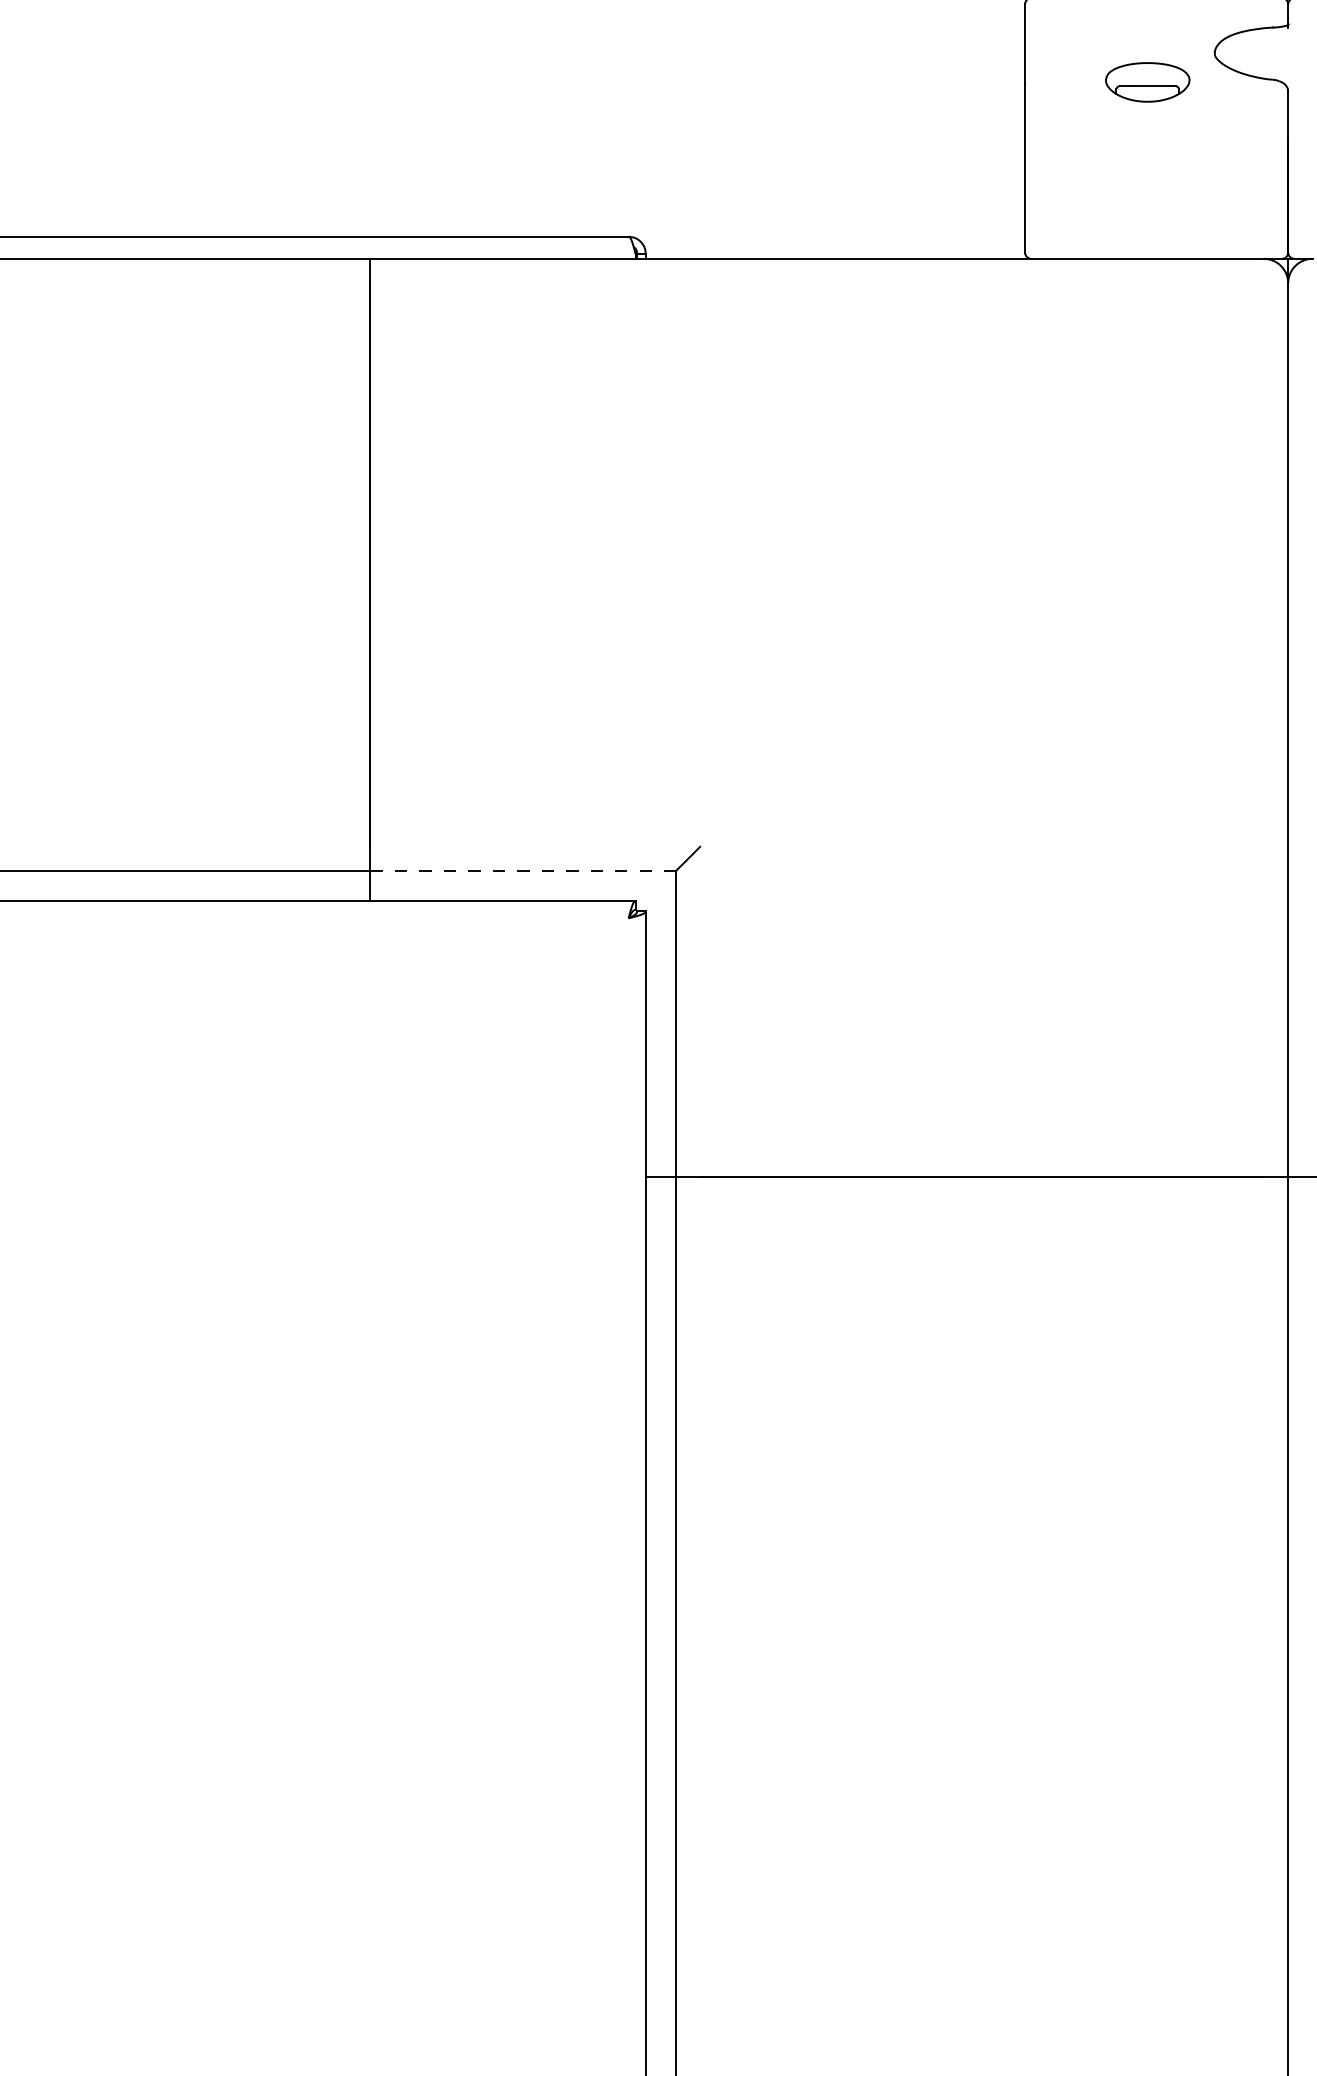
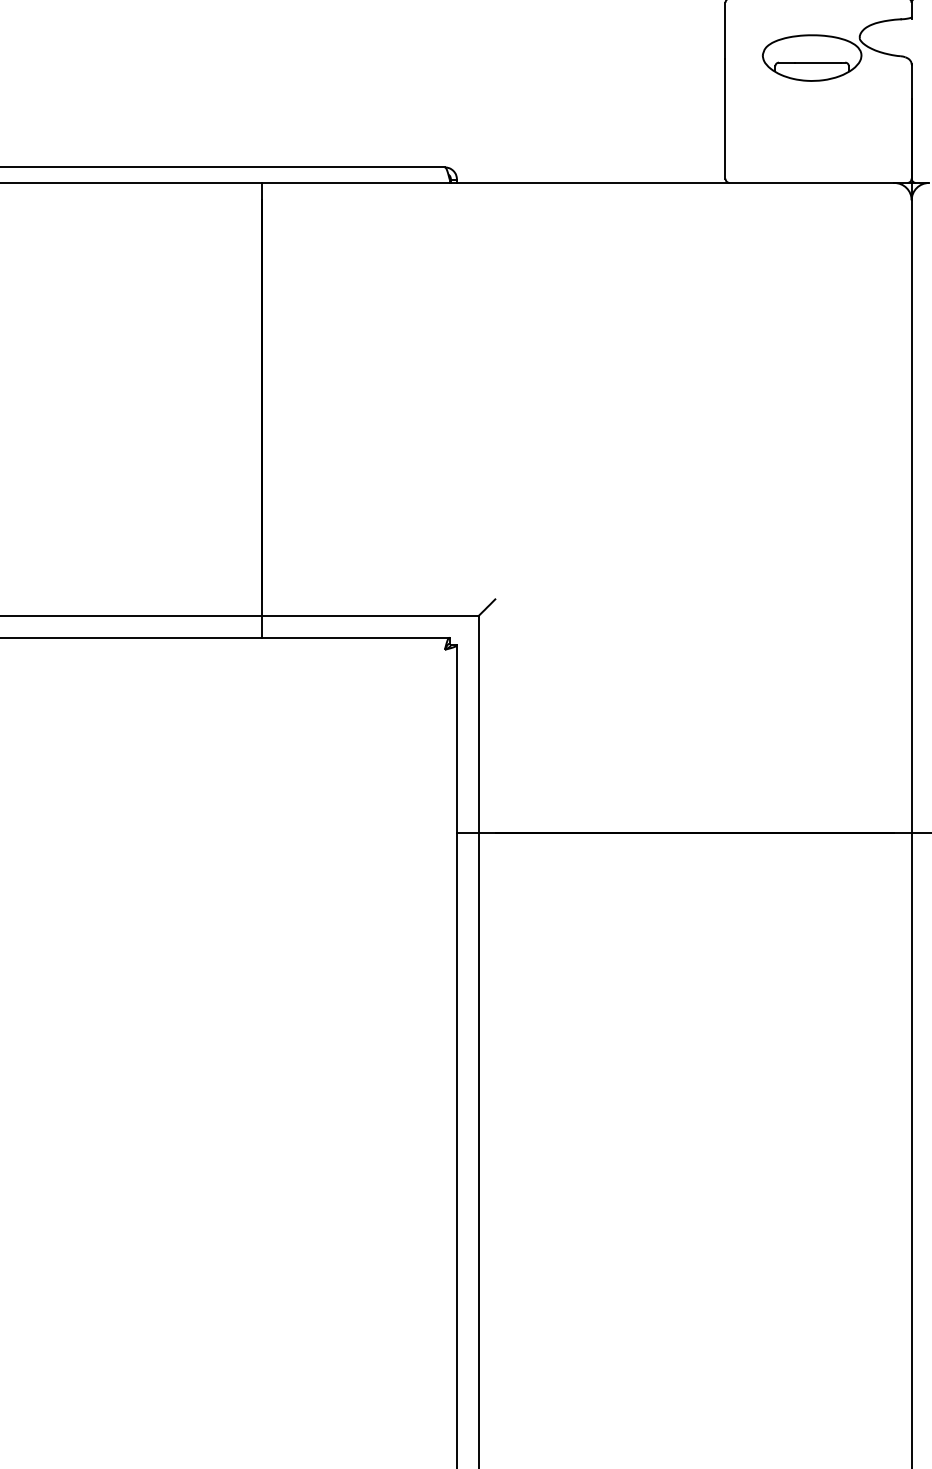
part: (1147, 82) -> (812, 58), size x1.67
line: (523, 870) -> (370, 615), dashed -> solid

